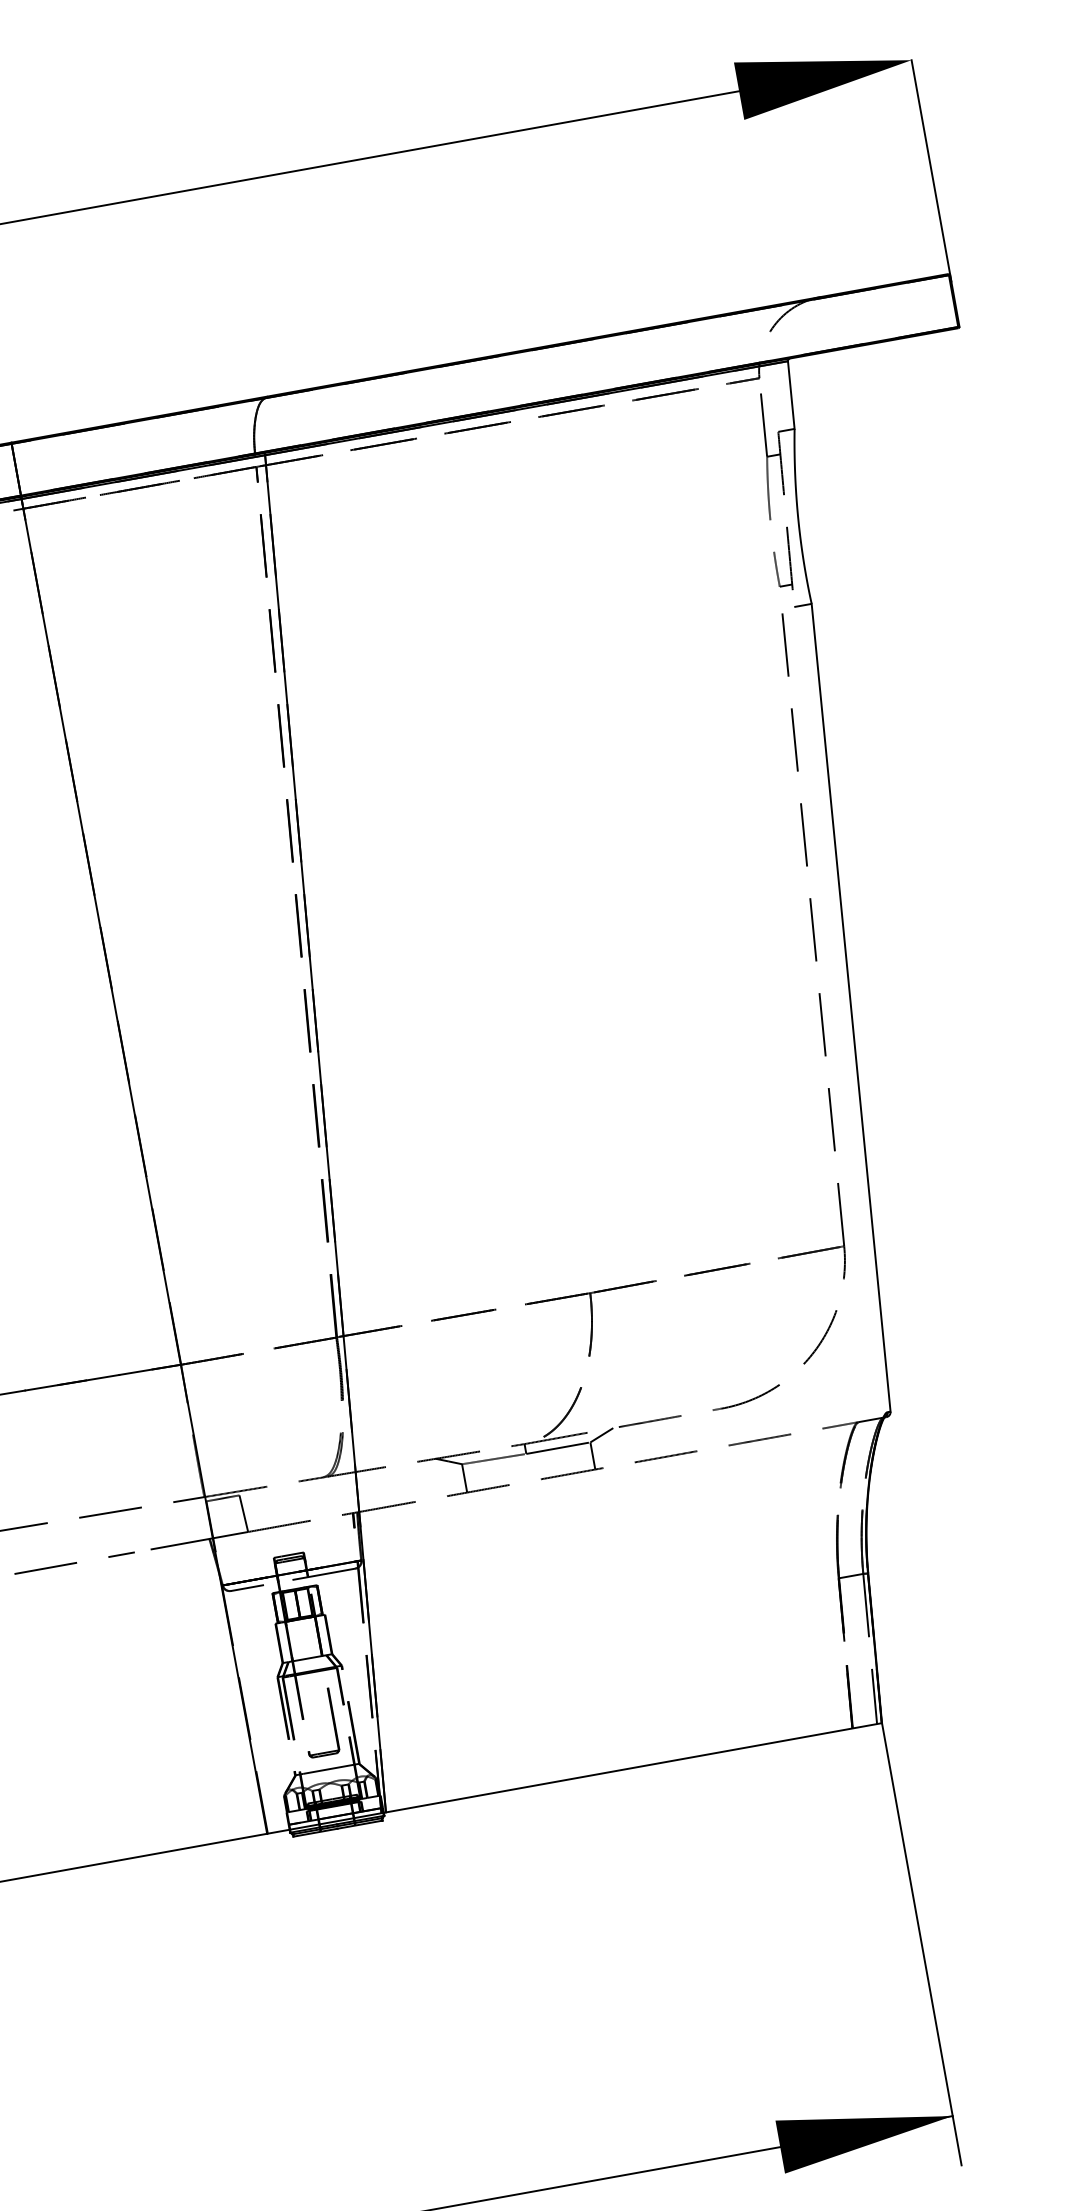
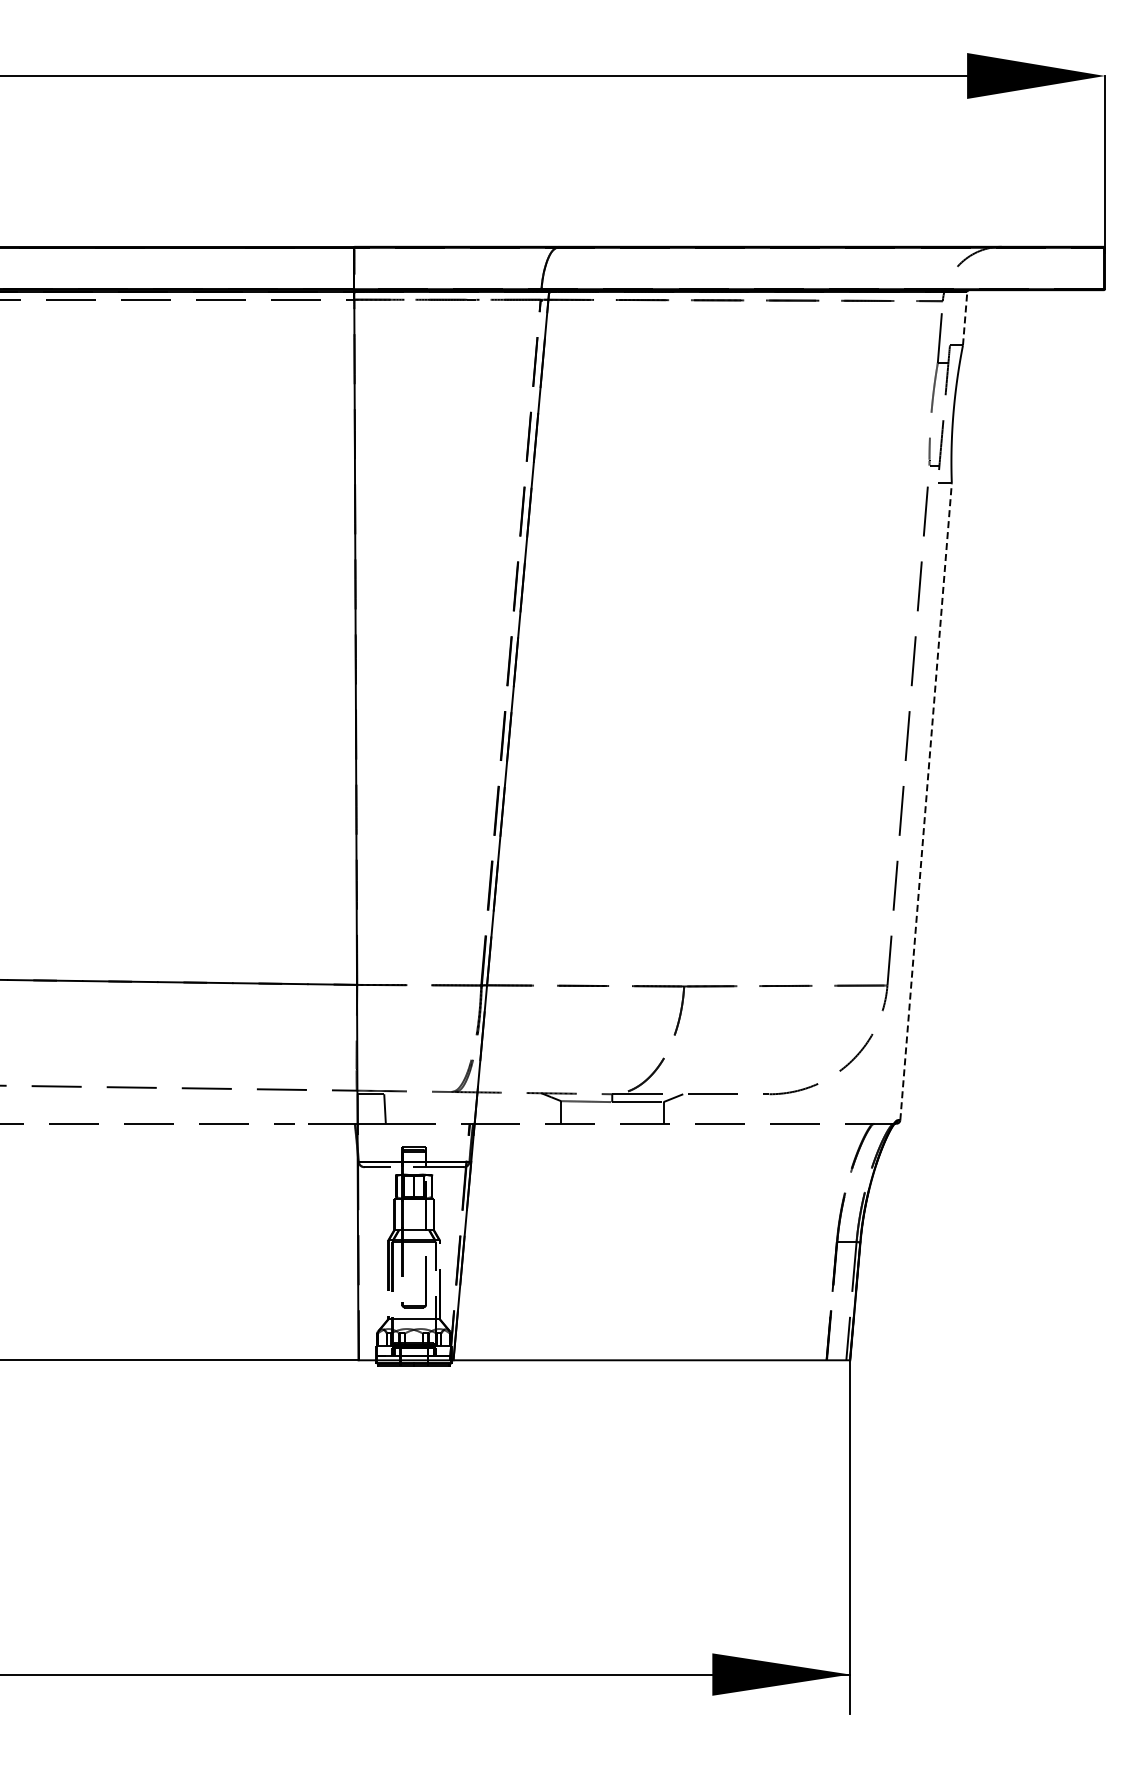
line: (791, 394) -> (965, 318), solid -> dashed
line: (851, 1007) -> (926, 801), solid -> dashed

